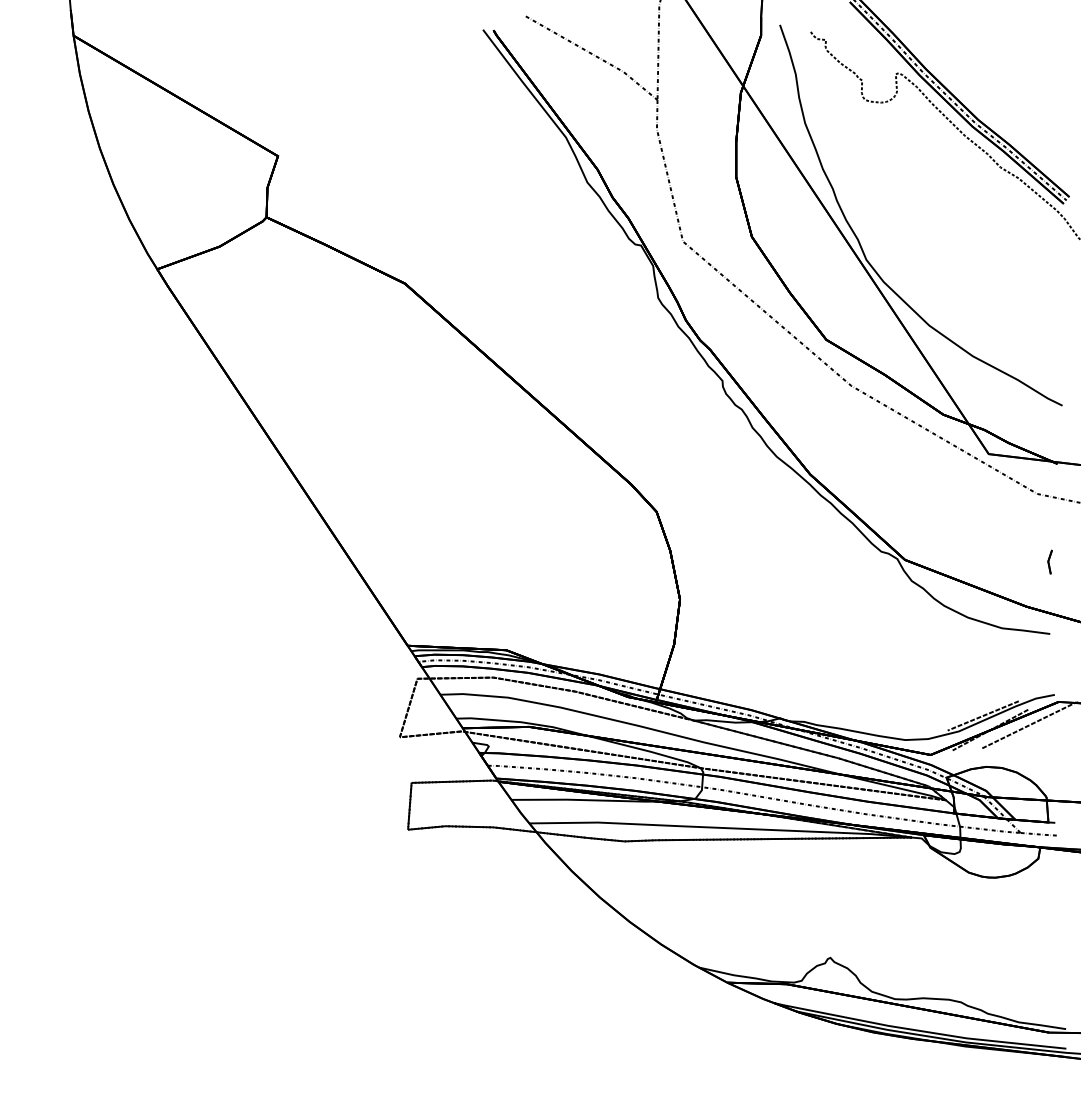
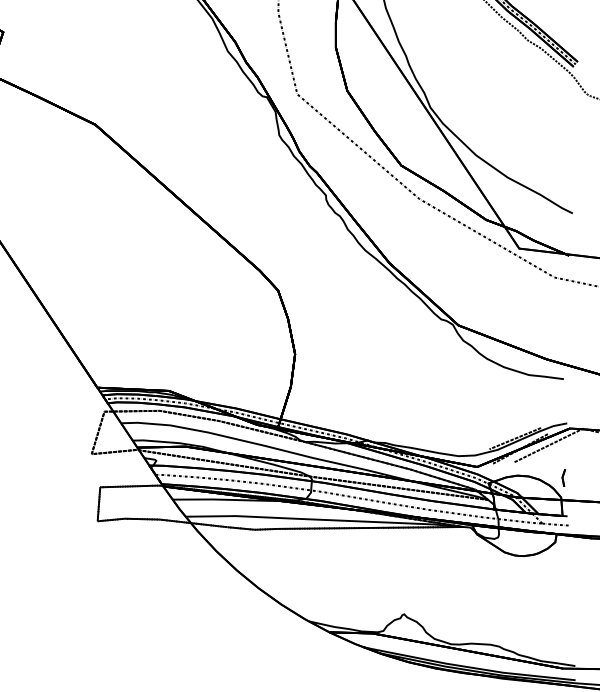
part: (1049, 561) -> (563, 477), moved

